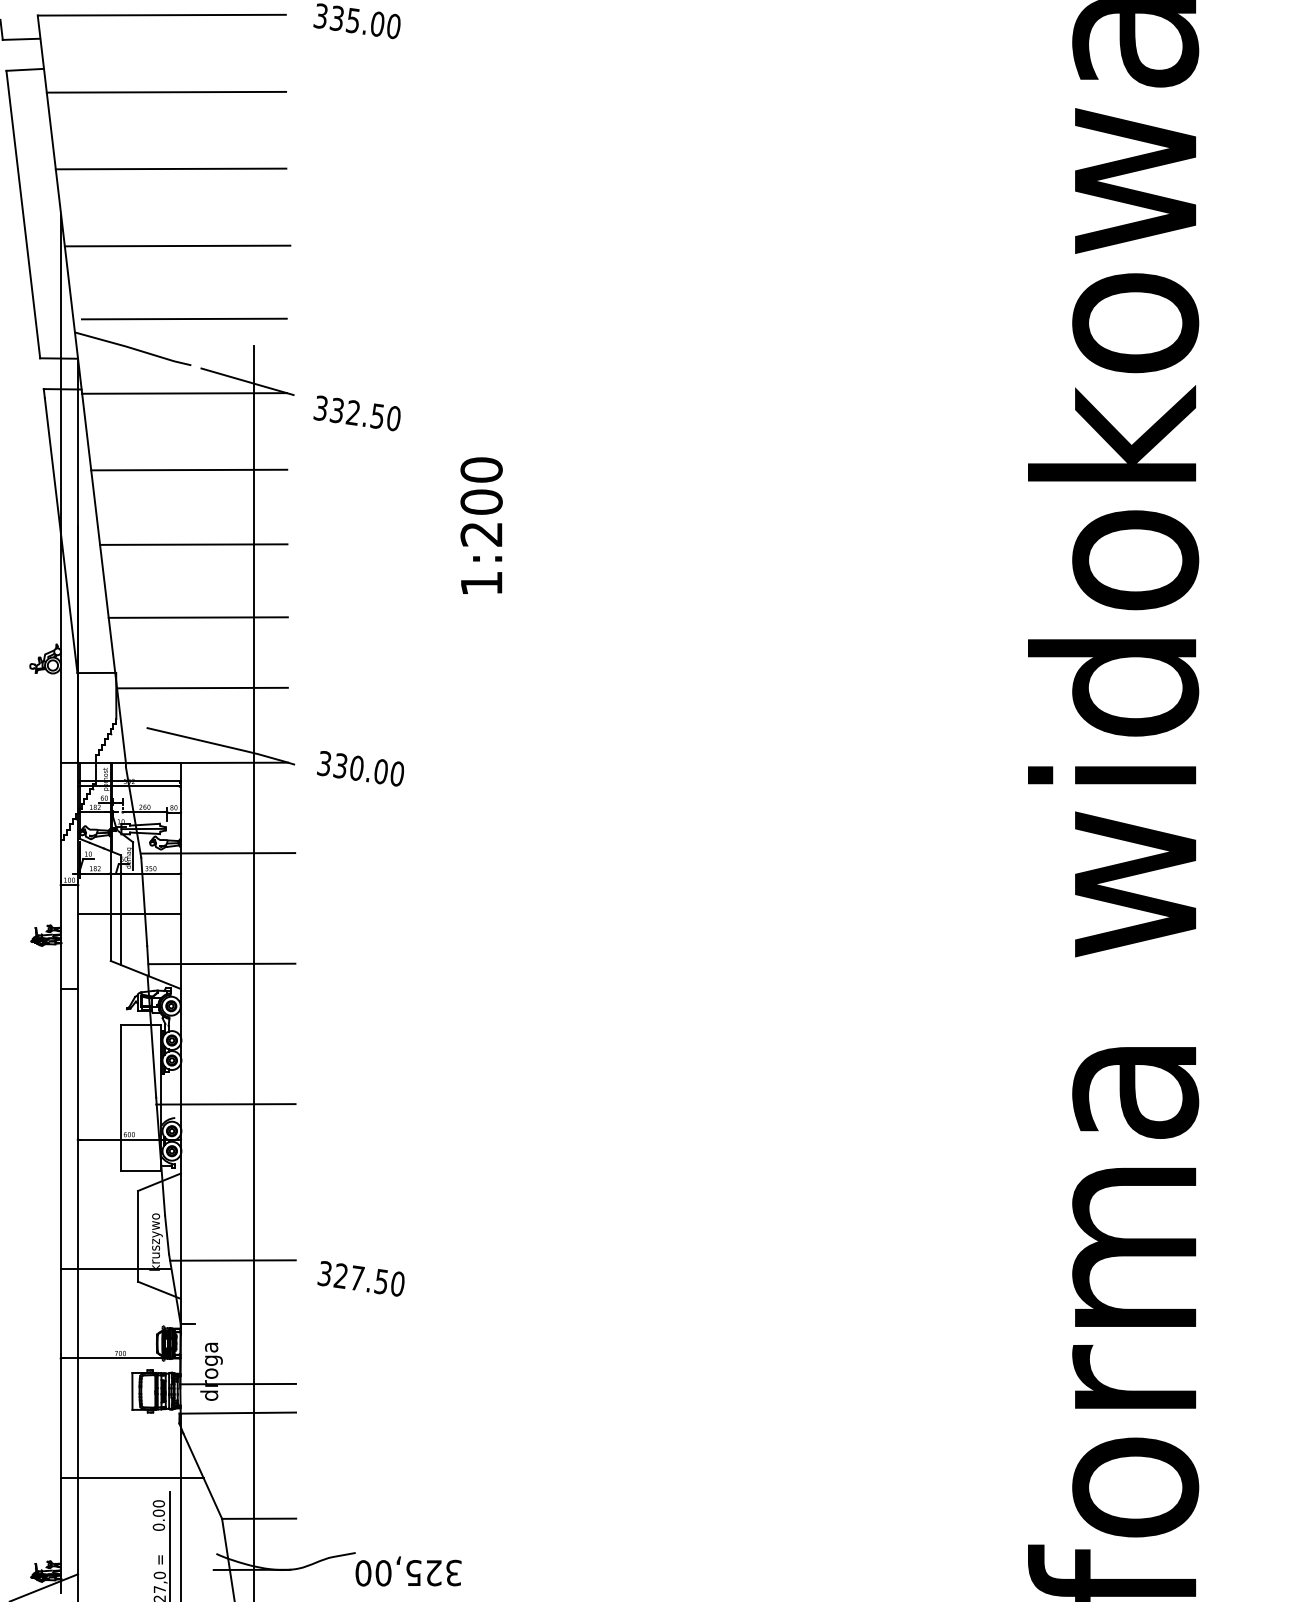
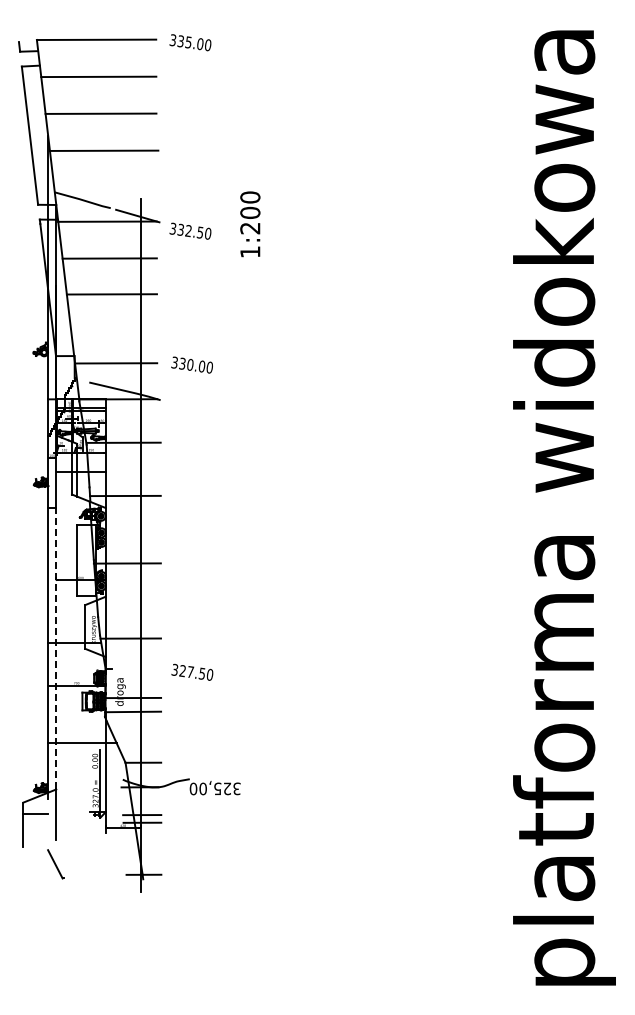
line: (184, 318) -> (107, 185), removed
text: (481, 526) -> (250, 224), moved
line: (199, 617) -> (114, 329), removed
text: (359, 767) -> (191, 364), moved
text: (361, 1276) -> (192, 671), moved
line: (78, 1281) -> (56, 648), solid -> dashed

